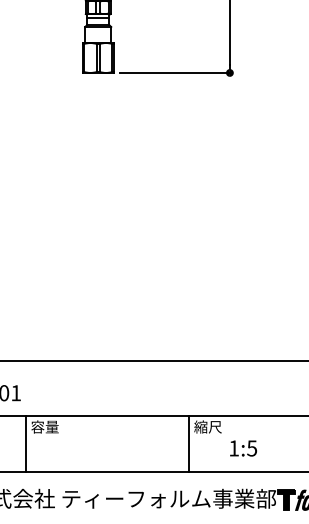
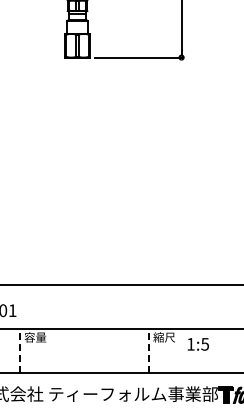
line: (26, 443) -> (20, 350), solid -> dashed
line: (189, 443) -> (149, 350), solid -> dashed
text: (242, 448) -> (197, 344), moved

